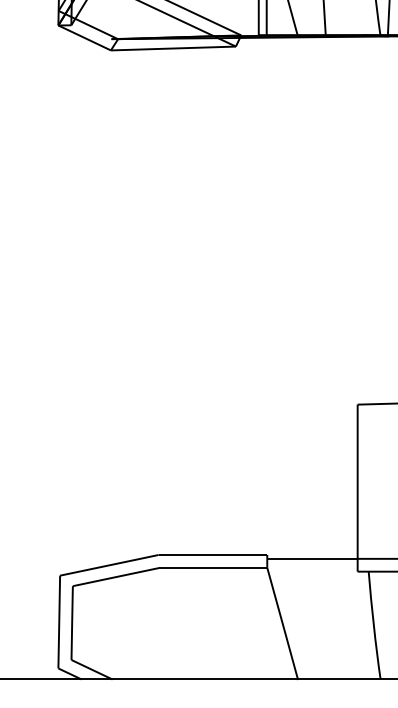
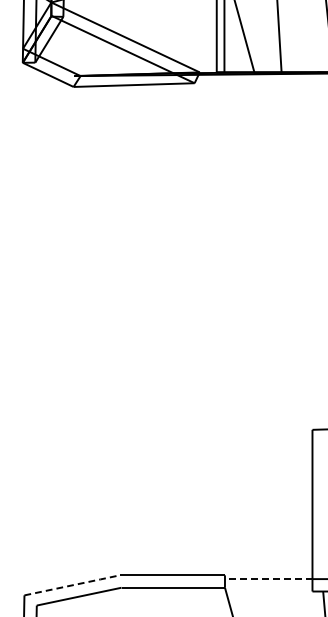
line: (311, 558) -> (267, 578), solid -> dashed
line: (110, 565) -> (73, 585), solid -> dashed

